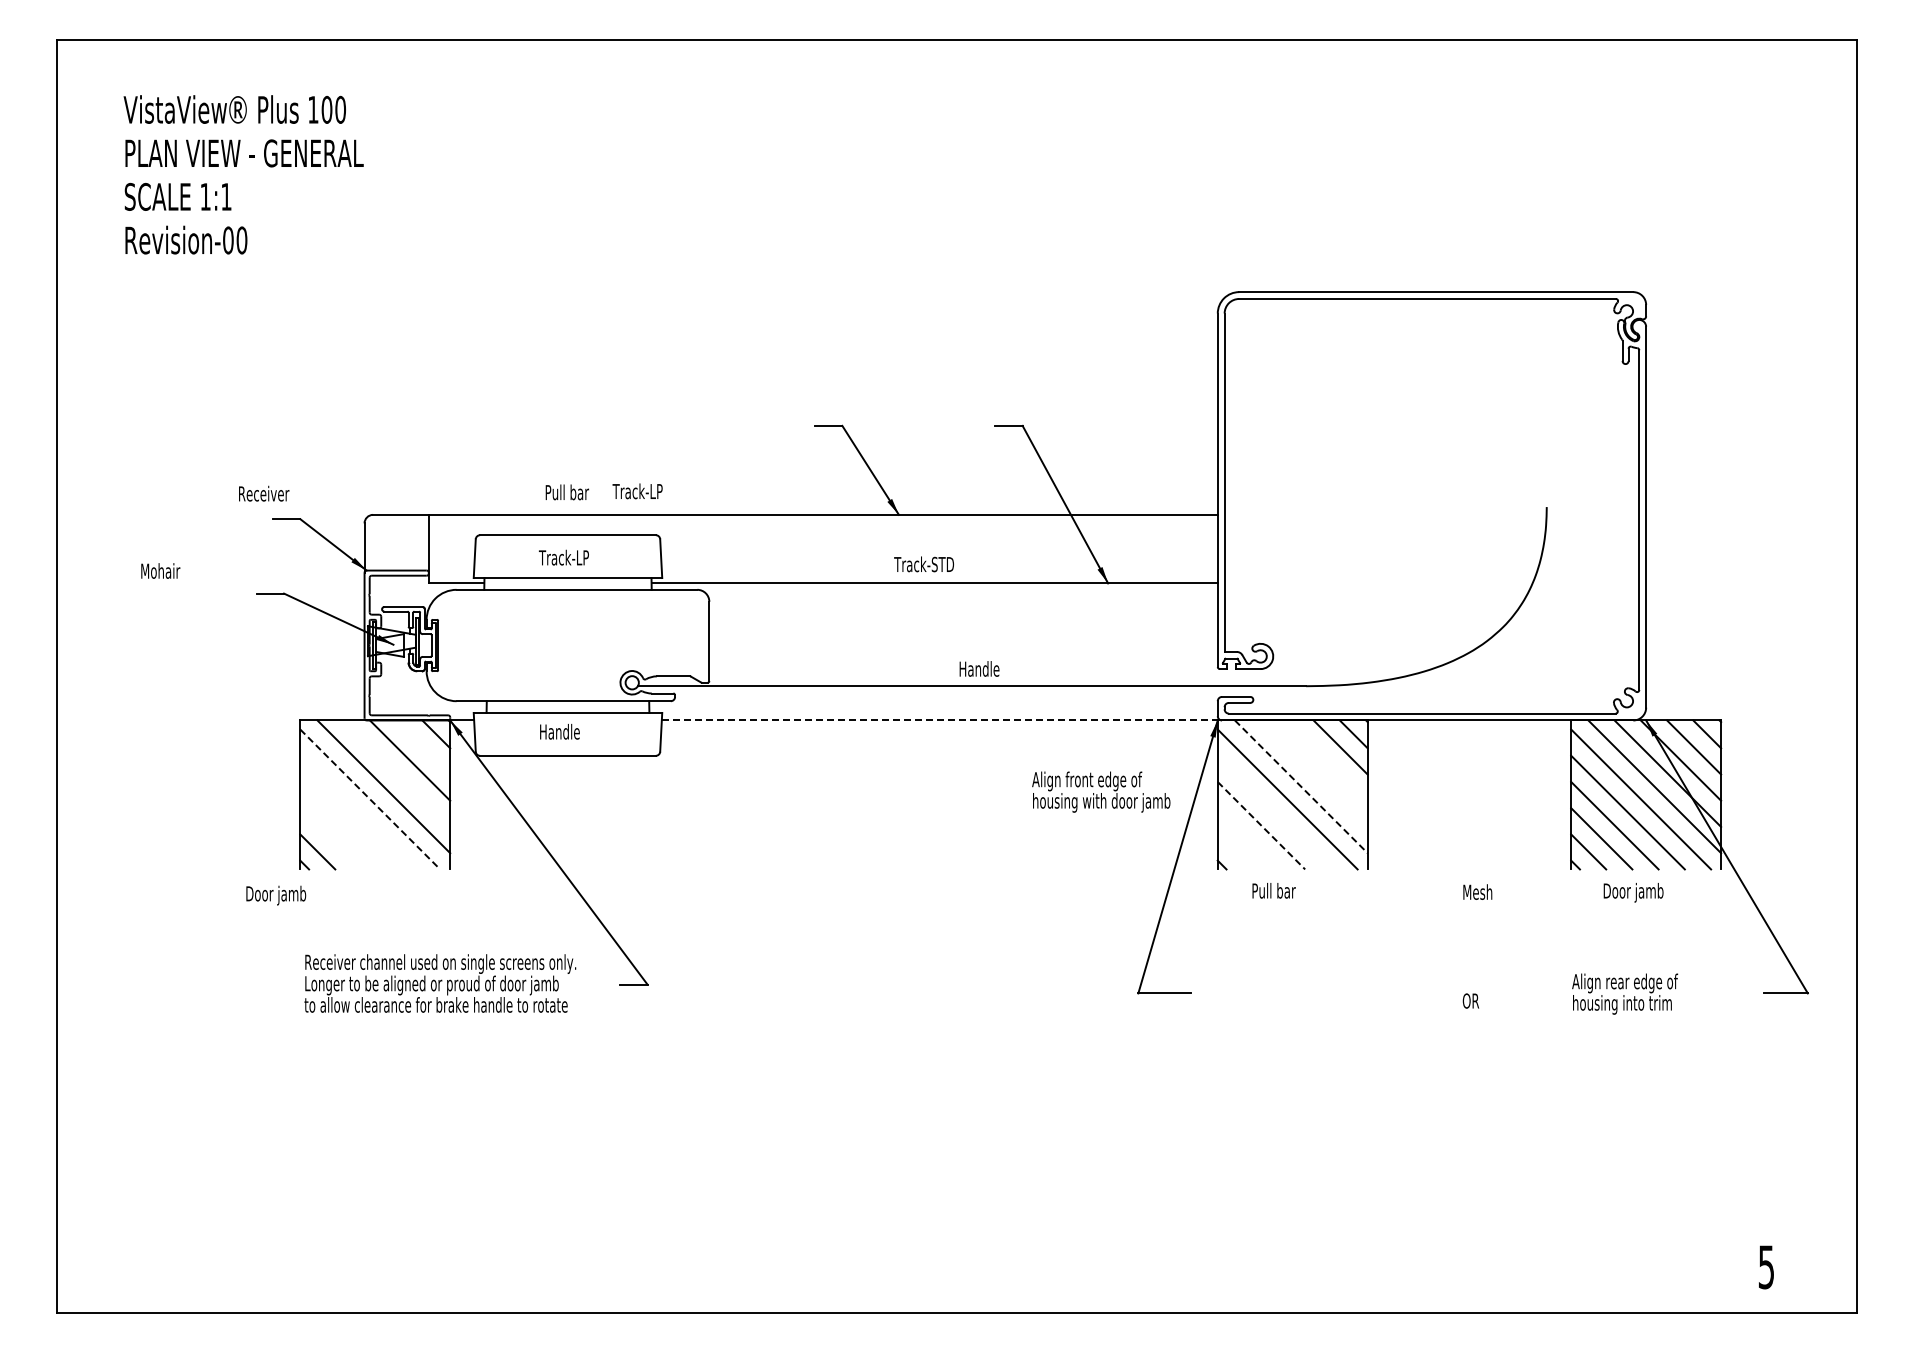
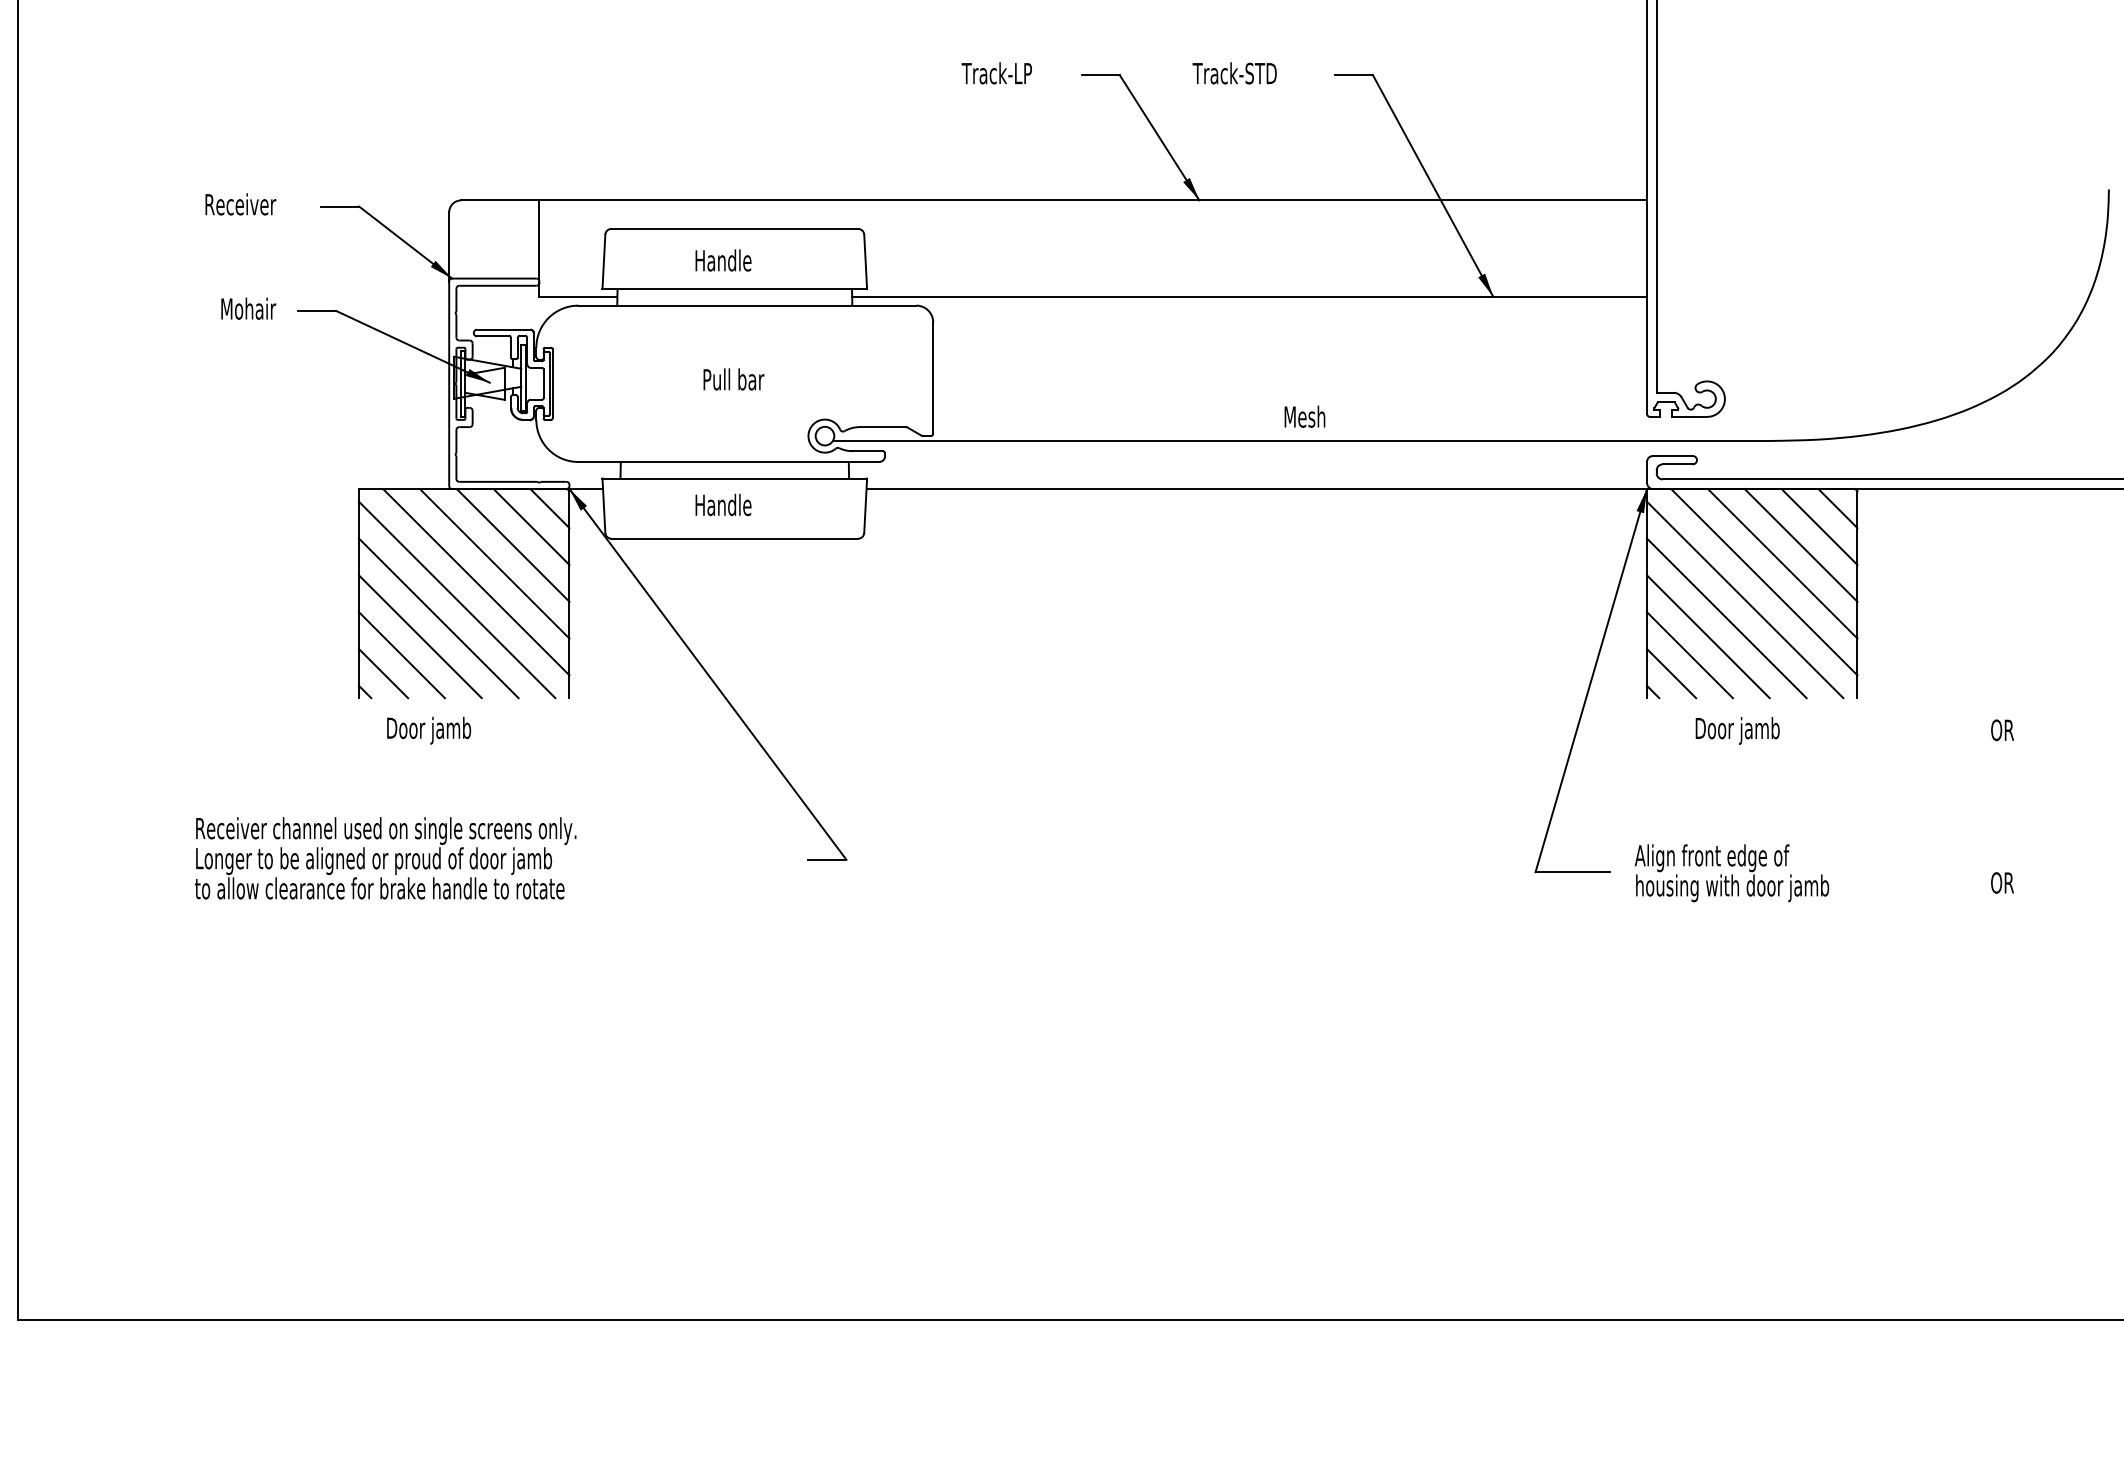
text: (637, 491) -> (996, 73), moved
text: (566, 492) -> (732, 379), moved
text: (264, 493) -> (241, 204), moved
text: (563, 557) -> (728, 260), Track-LP -> Handle
text: (923, 564) -> (1233, 73), moved
text: (160, 570) -> (248, 307), moved
text: (979, 668) -> (1312, 416), Handle -> Mesh
line: (941, 720) -> (1259, 489), dashed -> solid
line: (423, 747) -> (531, 526), added
line: (1327, 760) -> (1801, 545), added
line: (396, 773) -> (494, 563), added
line: (1314, 773) -> (1782, 563), added
line: (1301, 786) -> (1764, 581), dashed -> solid
text: (1101, 791) -> (1732, 872), moved
line: (370, 799) -> (457, 599), dashed -> solid
line: (356, 812) -> (437, 618), added
line: (1274, 812) -> (1726, 618), added
line: (343, 825) -> (419, 636), added
line: (1261, 825) -> (1708, 636), dashed -> solid
line: (330, 838) -> (401, 654), added
line: (1247, 838) -> (1688, 654), added
line: (1234, 851) -> (1670, 672), added
text: (1477, 891) -> (2011, 729), Mesh -> OR
text: (1282, 892) -> (1737, 730), Pull bar -> Door jamb
text: (276, 895) -> (429, 730), moved
text: (440, 983) -> (385, 858), moved

